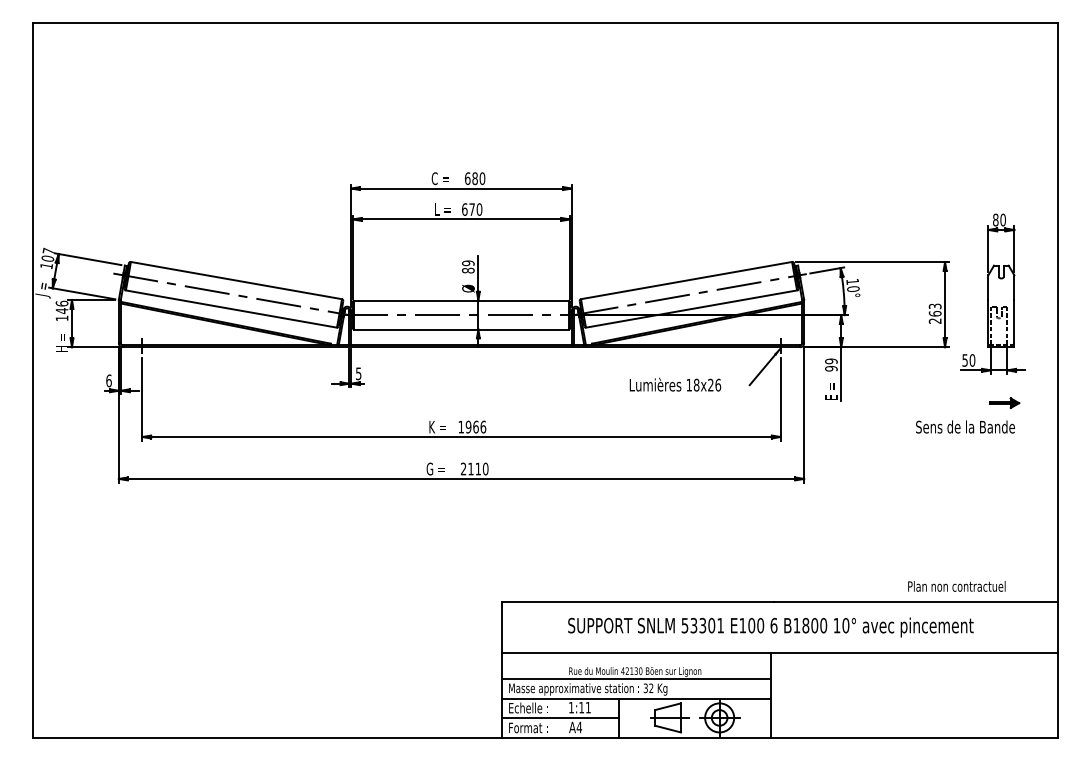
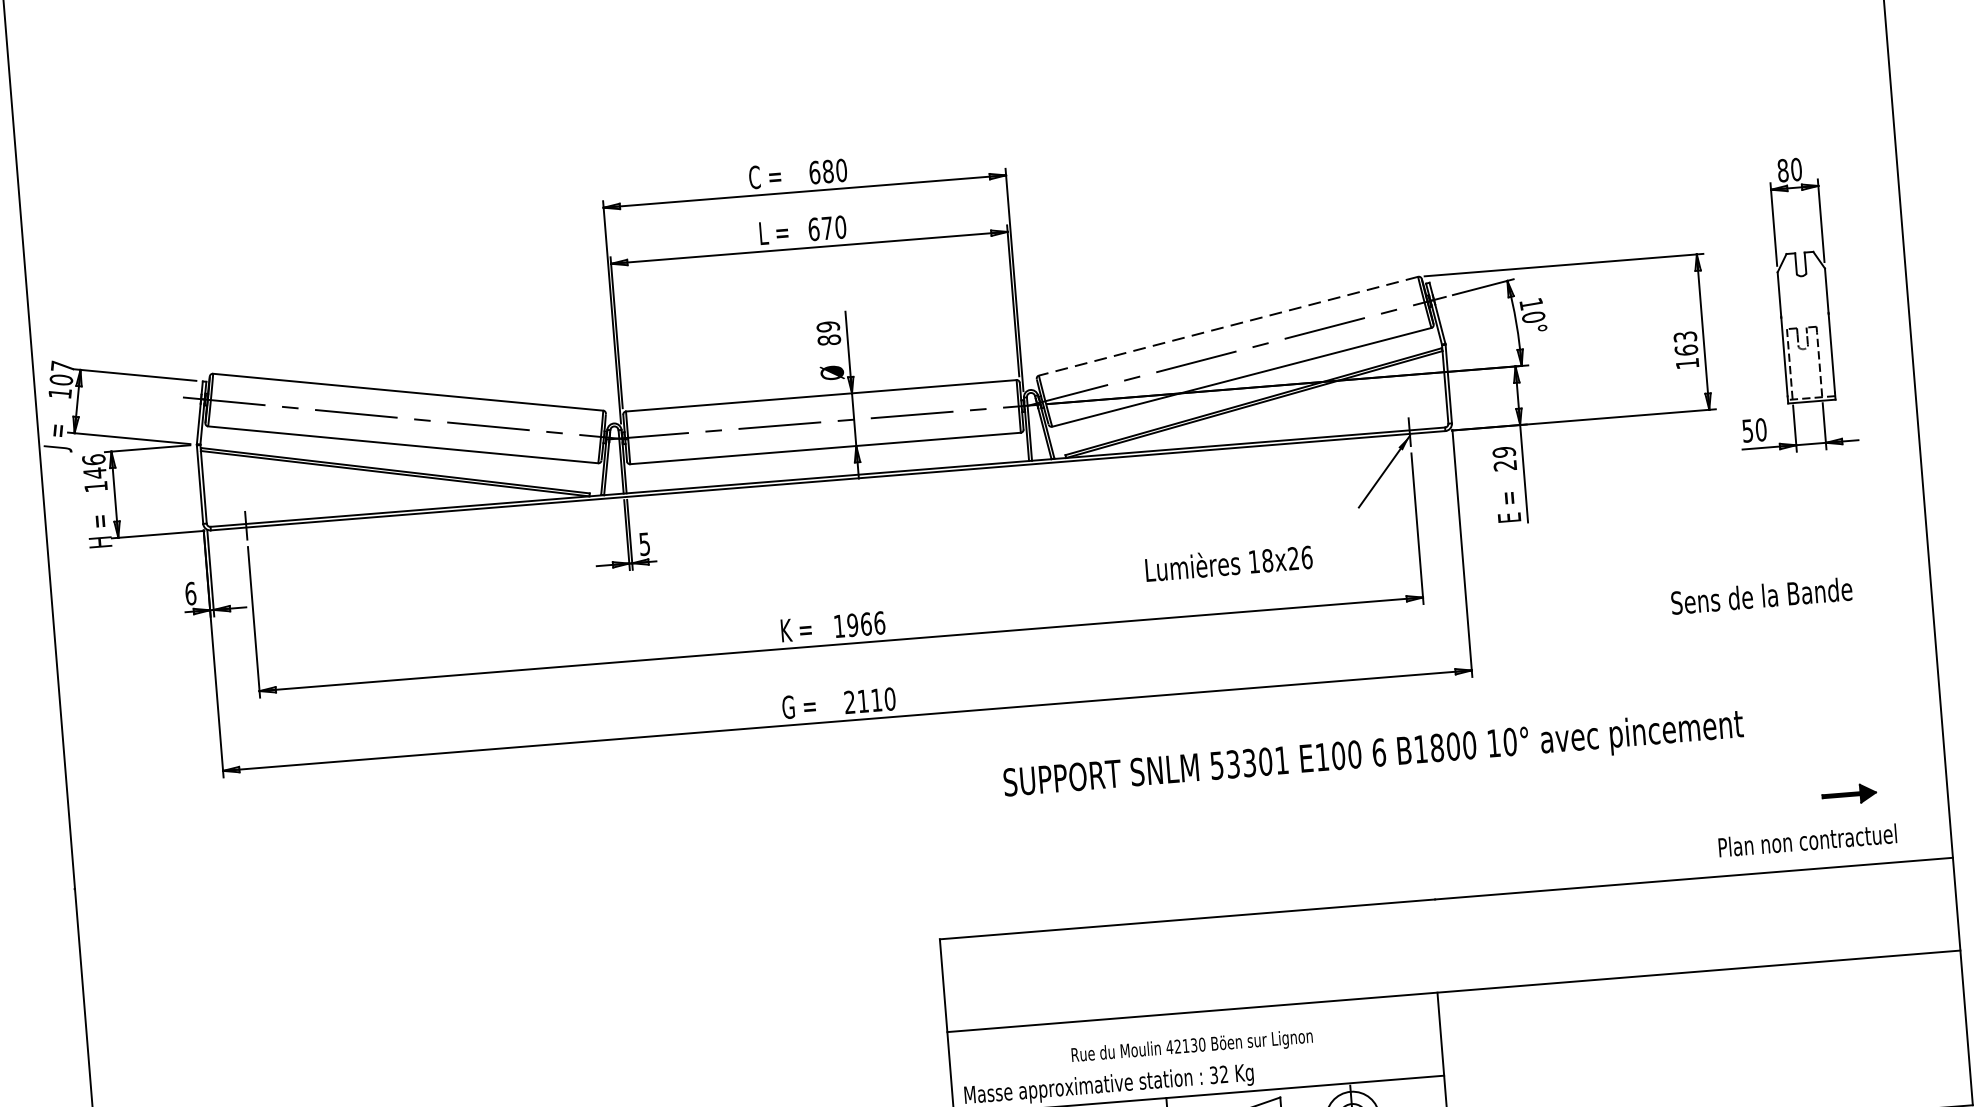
line: (686, 280) -> (1228, 326), solid -> dashed
text: (934, 320) -> (1686, 362), 263 -> 163
text: (831, 368) -> (1505, 465), 99 -> 29
text: (675, 384) -> (1229, 562), moved
part: (1004, 403) -> (1849, 795), moved
text: (965, 426) -> (1761, 594), moved
text: (956, 586) -> (1807, 840), moved
text: (770, 627) -> (1372, 756), moved
line: (636, 679) -> (1195, 1060), removed

